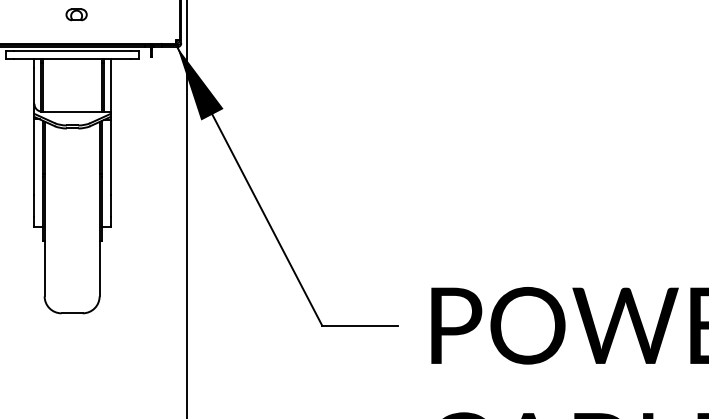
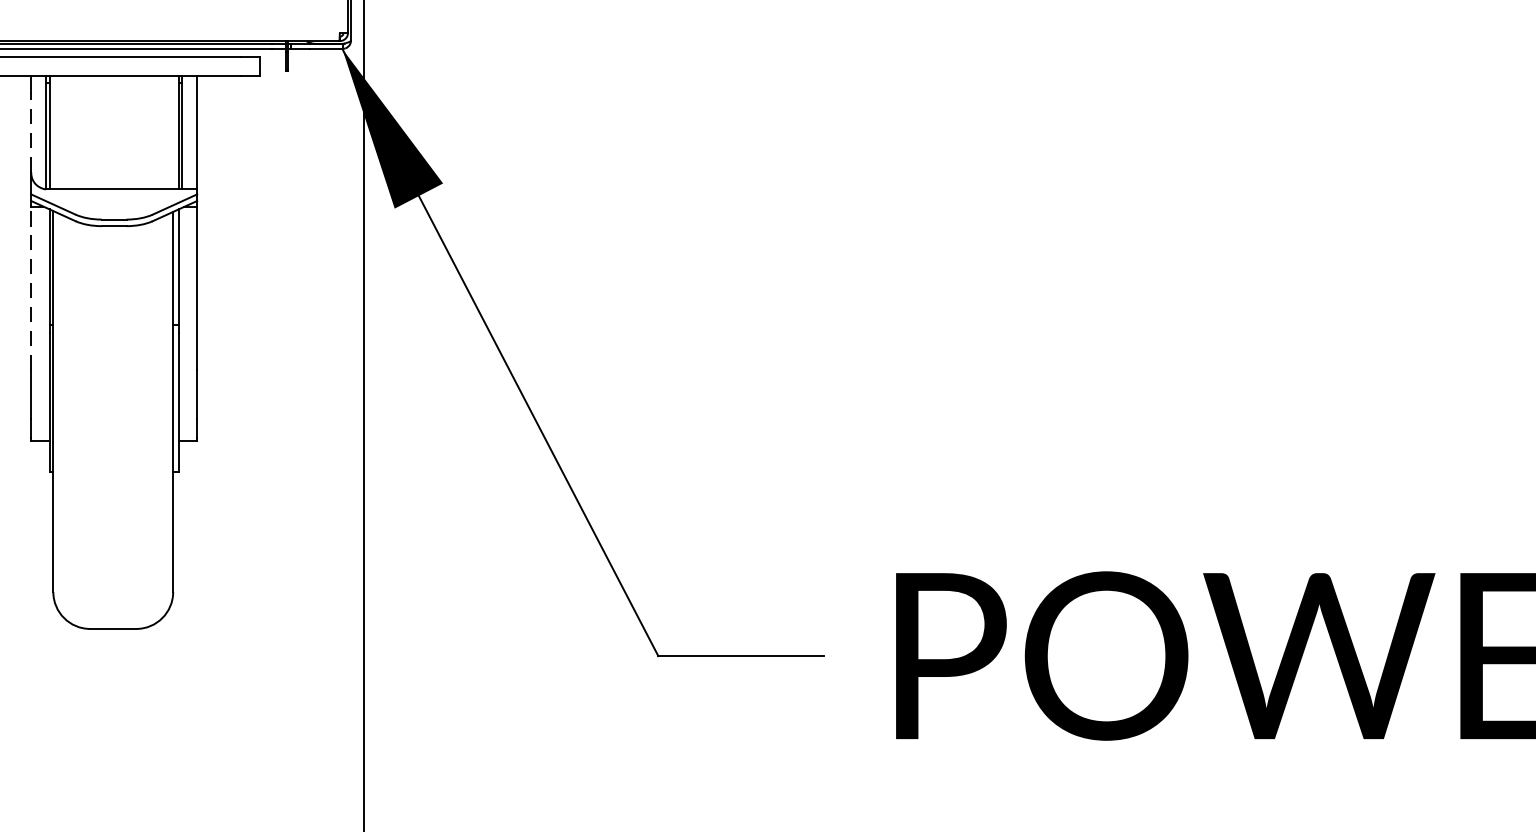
line: (34, 85) -> (31, 132), solid -> dashed
line: (34, 157) -> (31, 289), solid -> dashed

